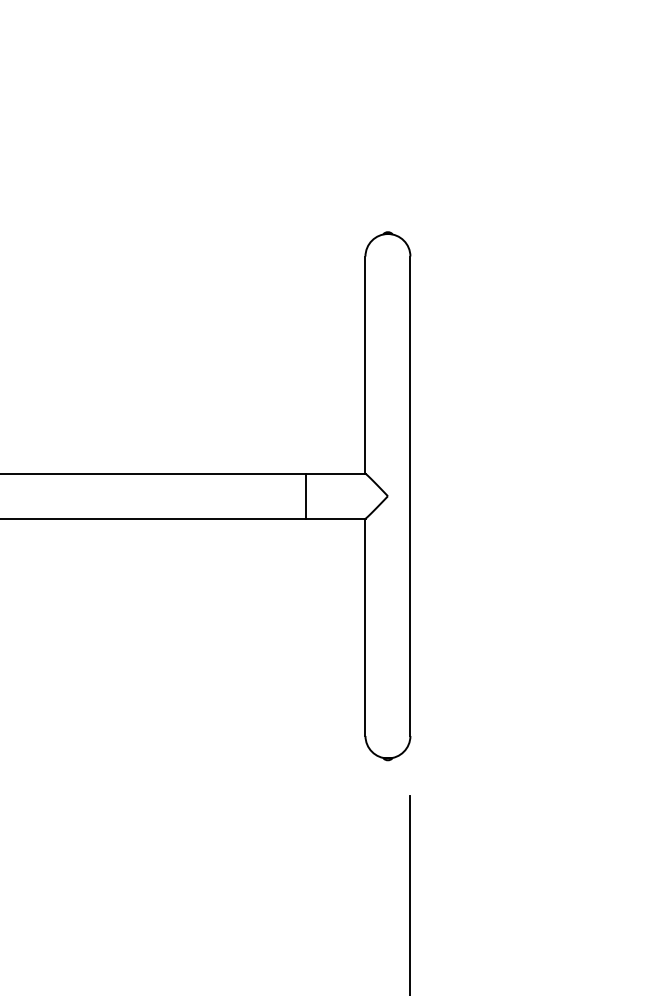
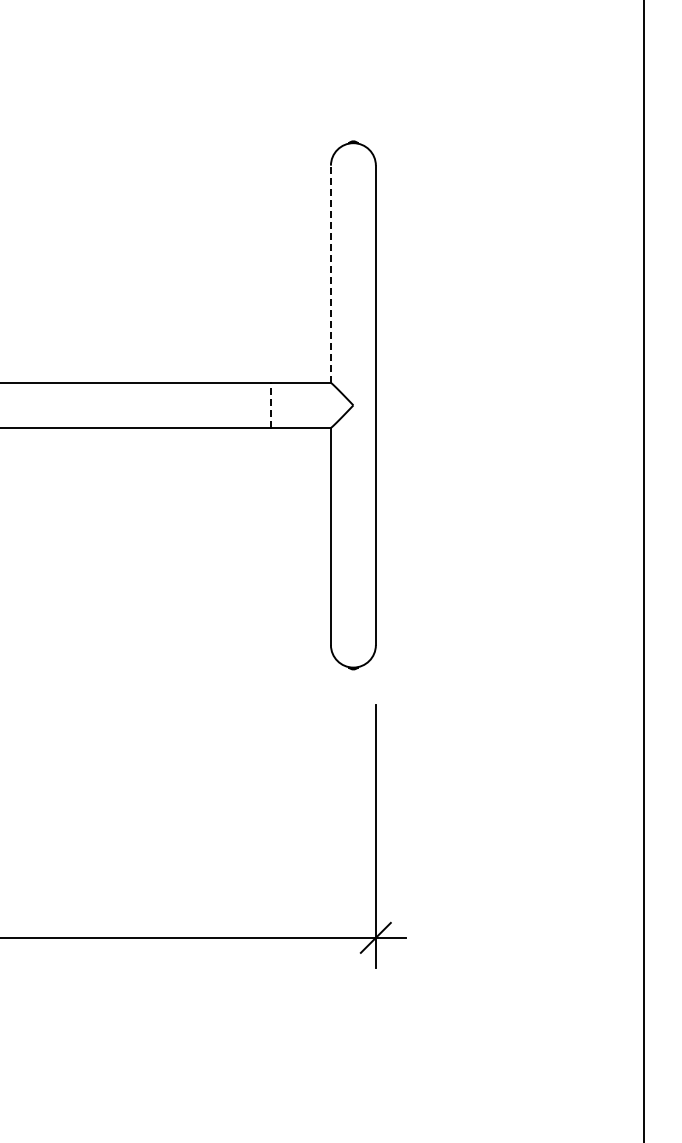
line: (365, 365) -> (330, 274), solid -> dashed
line: (306, 495) -> (271, 404), solid -> dashed

